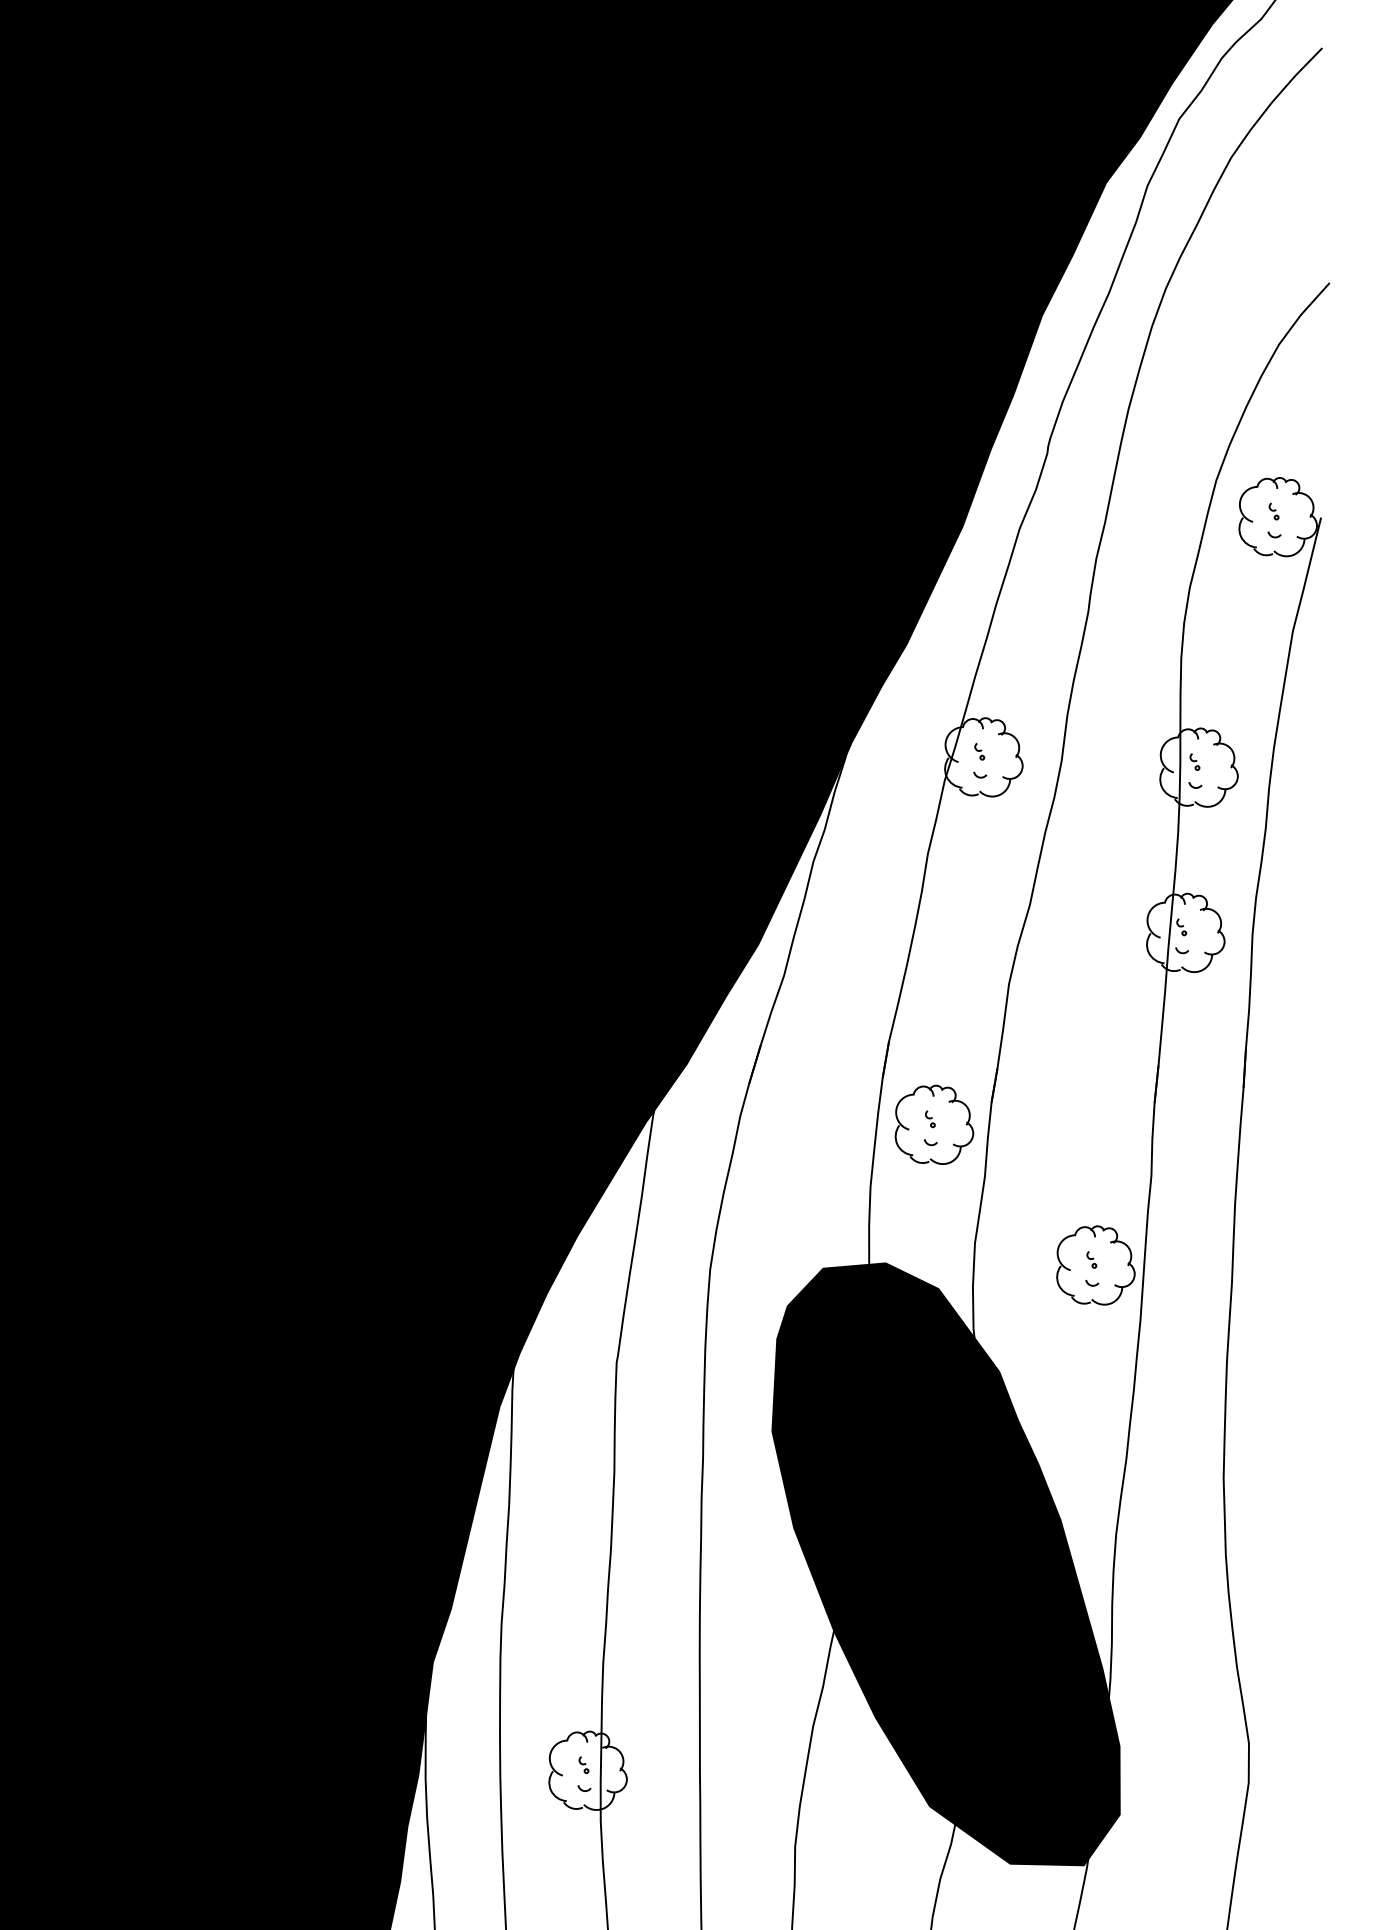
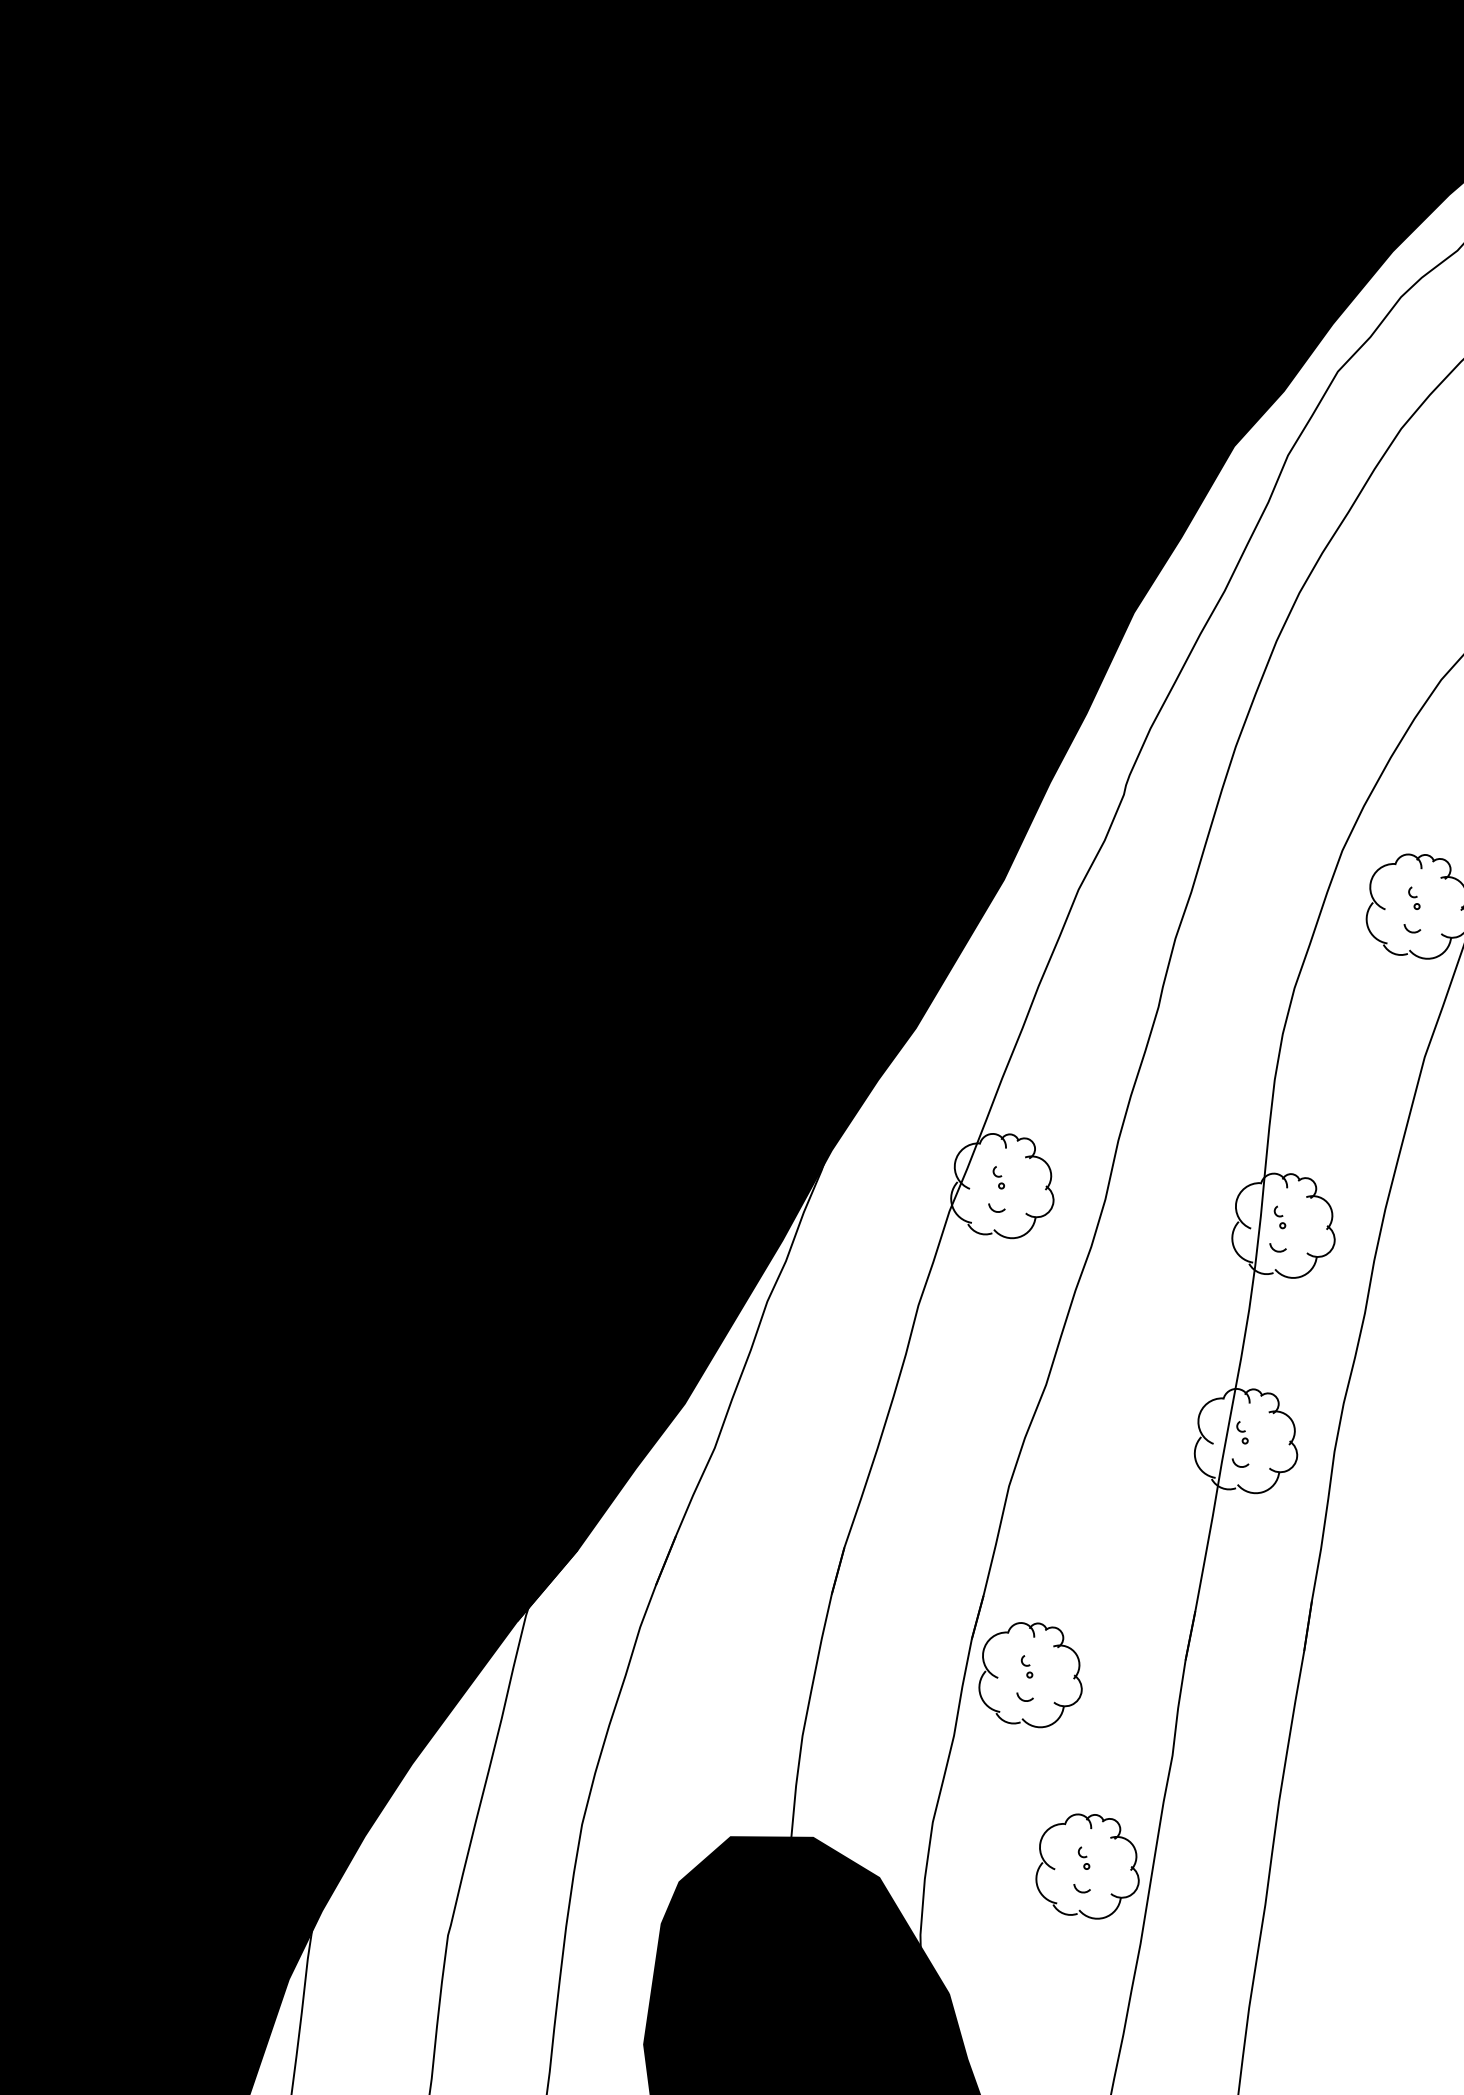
part: (934, 1124) -> (1031, 1674), moved

